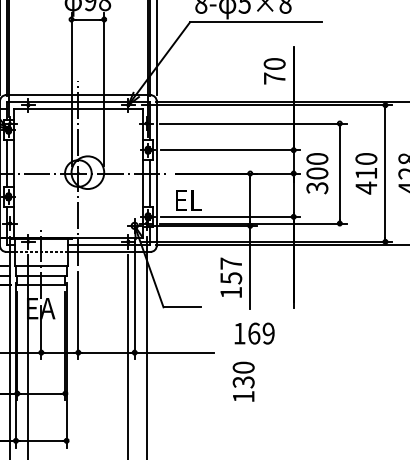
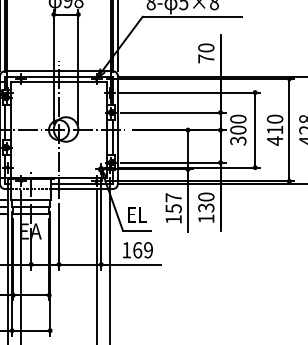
text: (188, 200) -> (137, 214), moved
text: (254, 333) -> (137, 250), moved
text: (243, 381) -> (206, 207), moved

